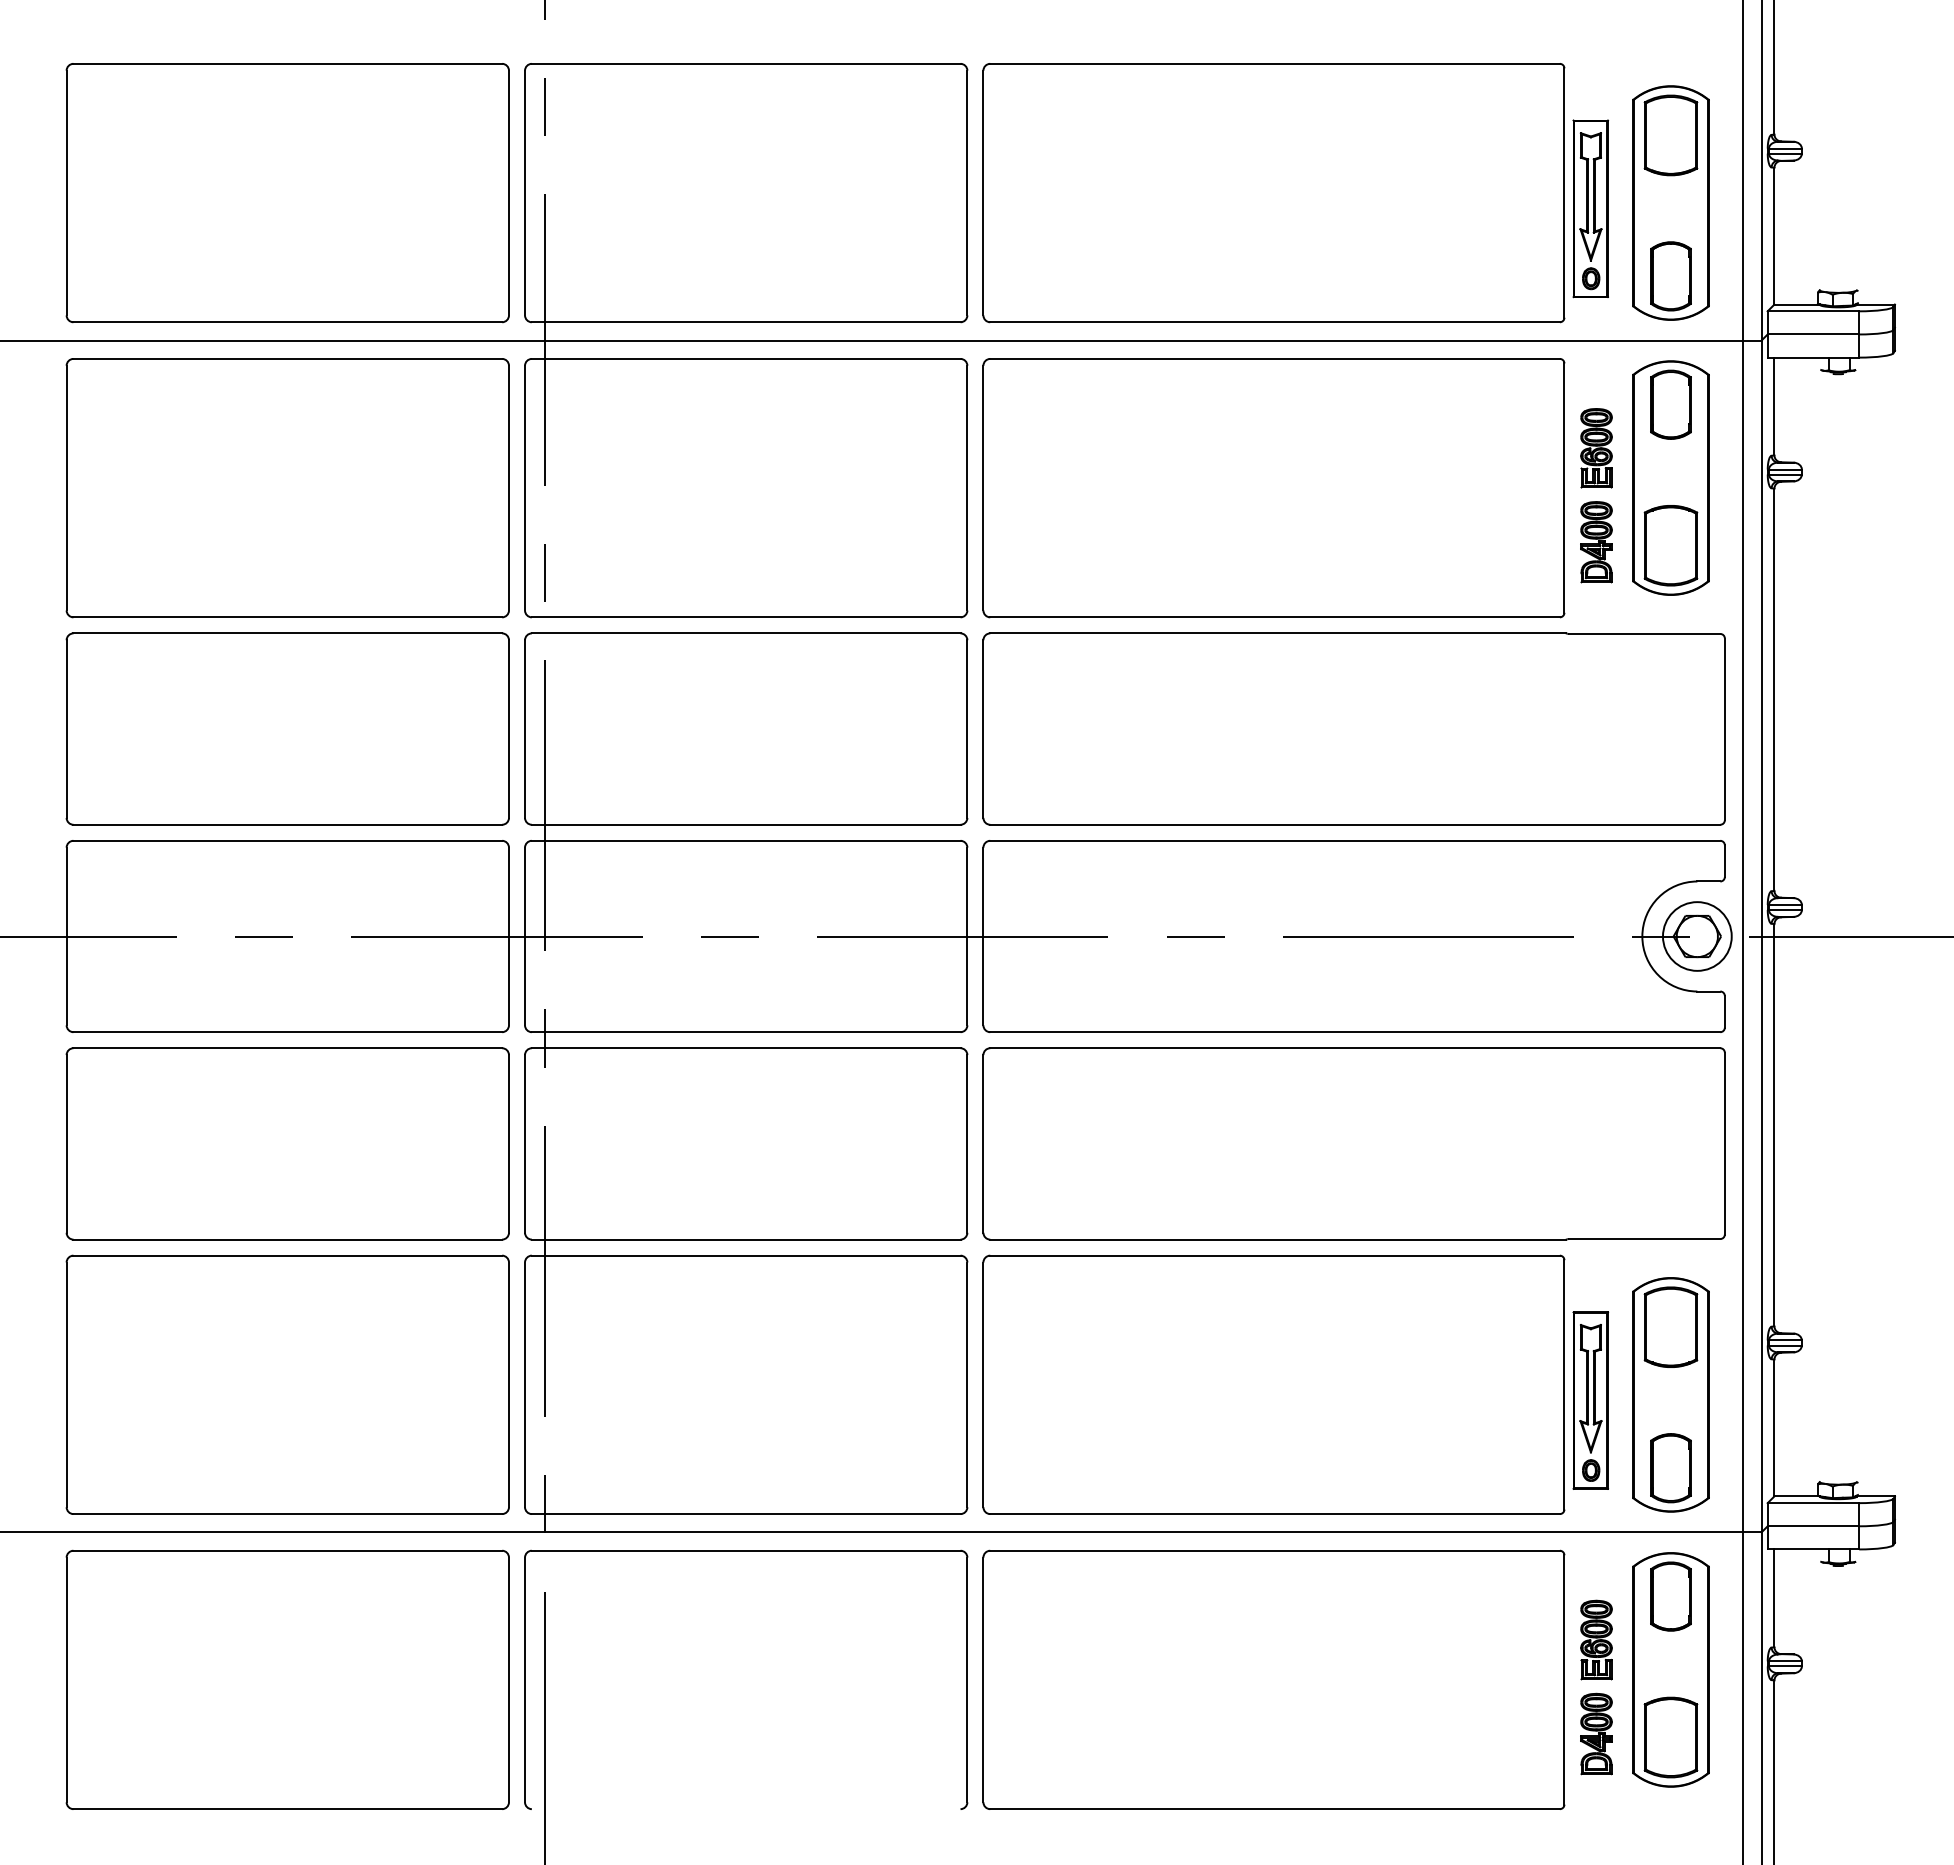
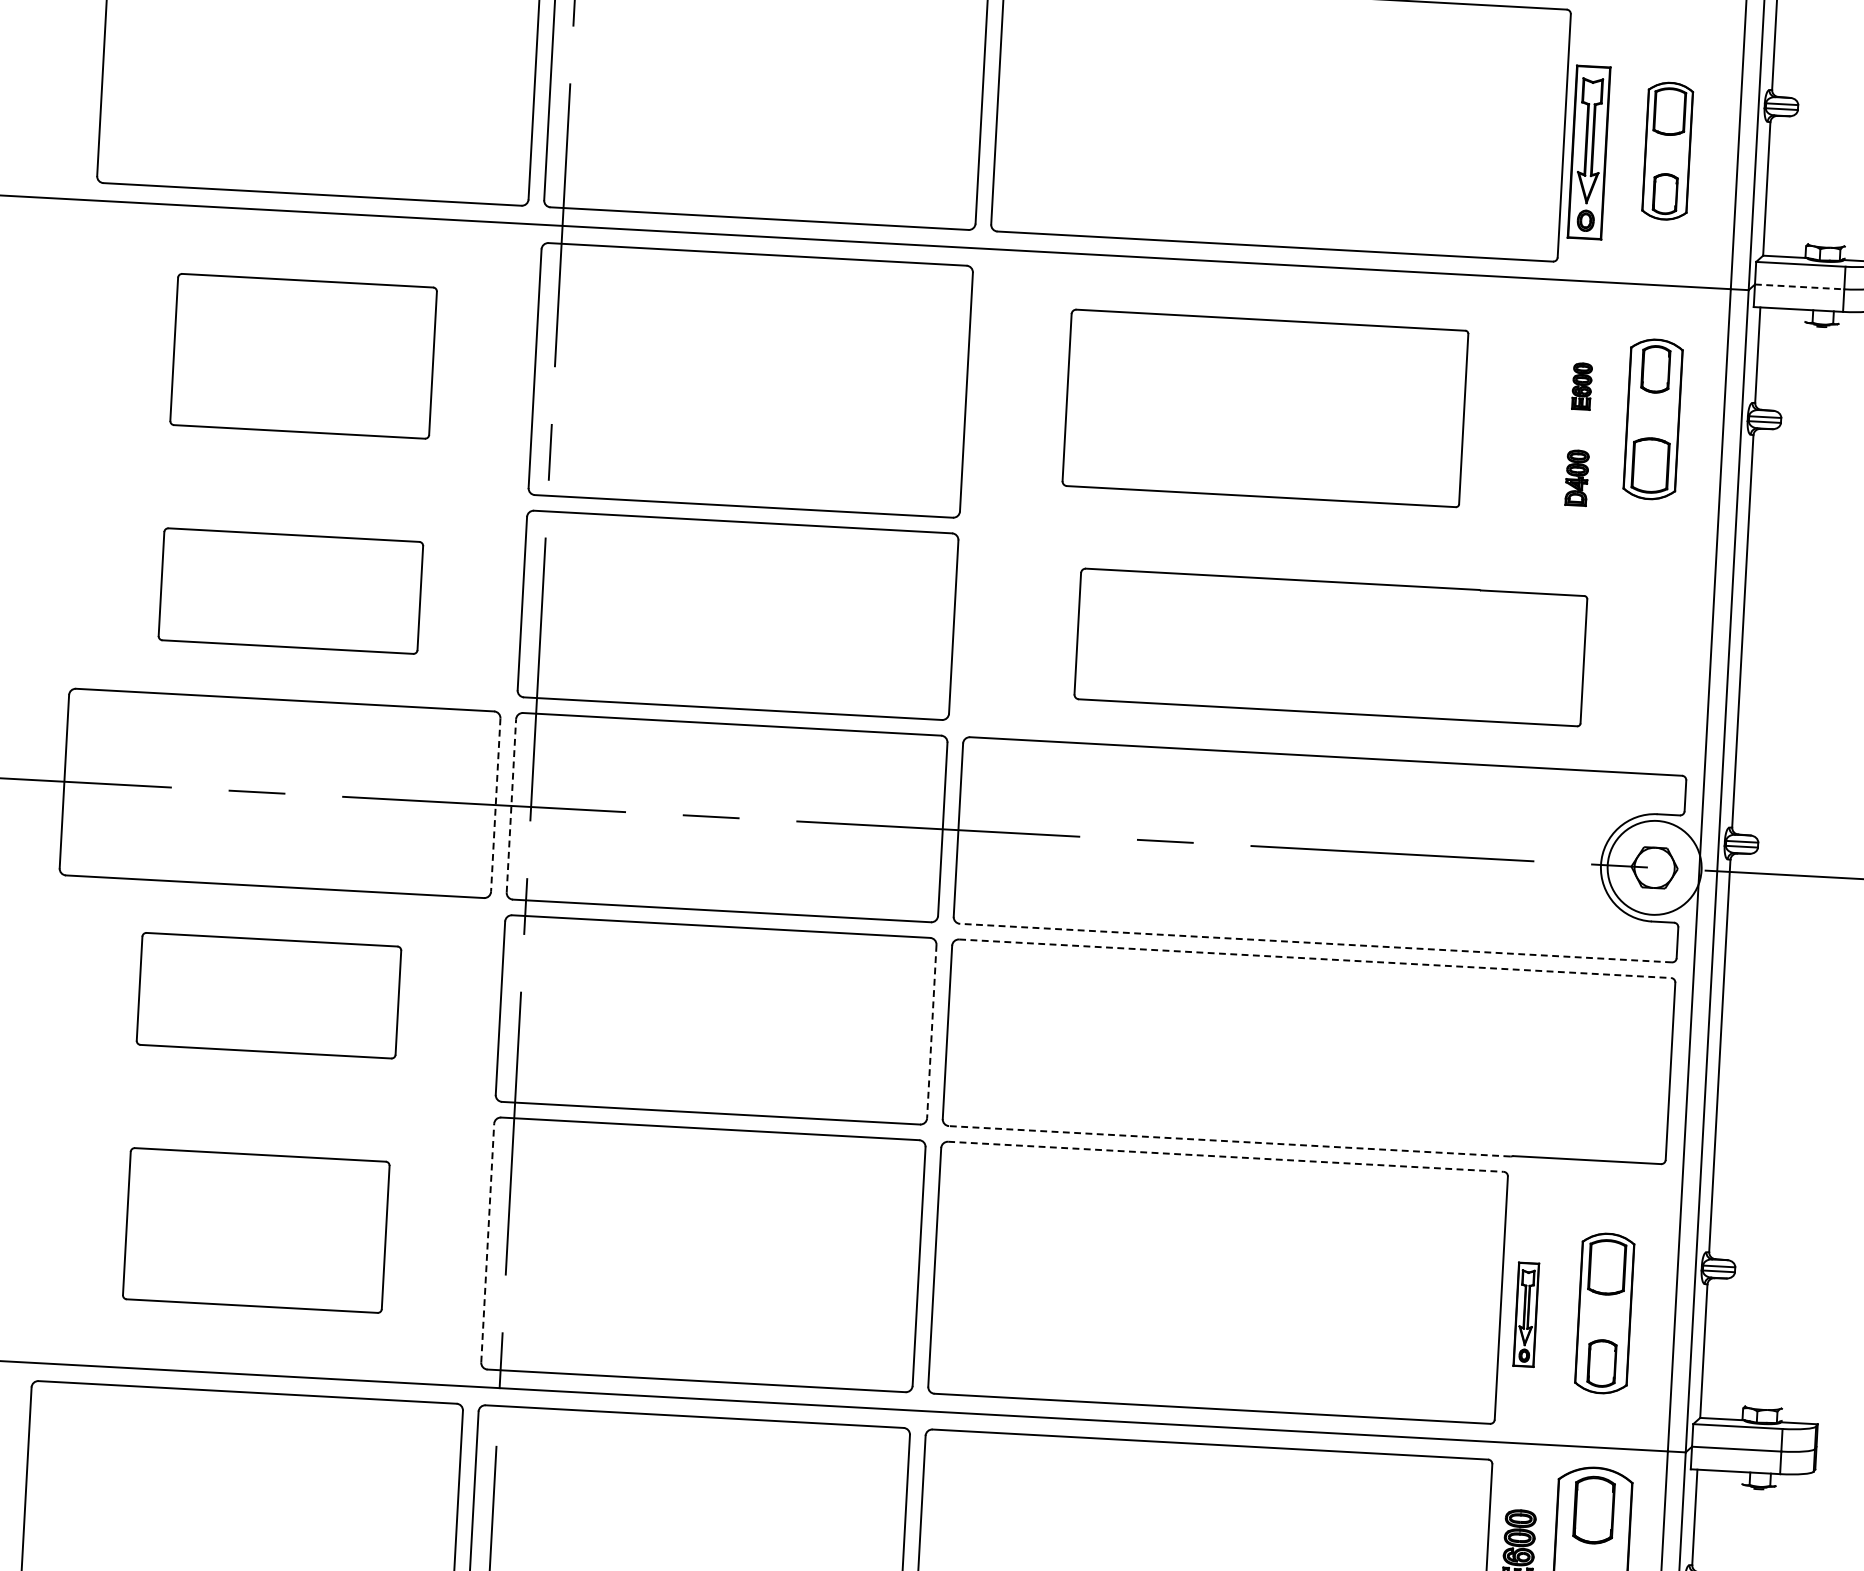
part: (1670, 202) -> (1667, 150), size x0.6
line: (1813, 334) -> (1799, 286), solid -> dashed
part: (1596, 448) -> (1582, 386), size x0.6
part: (1670, 477) -> (1652, 418), size x0.7
part: (287, 488) -> (303, 356), size x0.6
part: (1273, 488) -> (1264, 408), size x0.7
part: (1596, 542) -> (1577, 478), size x0.7
part: (287, 728) -> (290, 590), size x0.6
part: (1353, 728) -> (1330, 646), size x0.7
line: (508, 936) -> (495, 805), solid -> dashed
line: (525, 936) -> (511, 805), solid -> dashed
circle: (1696, 936) -> (1653, 867), size x1.4
line: (1354, 1032) -> (1315, 943), solid -> dashed
line: (1355, 1048) -> (1315, 959), solid -> dashed
part: (287, 1143) -> (268, 995), size x0.6
line: (967, 1143) -> (931, 1031), solid -> dashed
line: (1278, 1239) -> (1230, 1141), solid -> dashed
line: (1275, 1255) -> (1226, 1156), solid -> dashed
part: (287, 1384) -> (256, 1230), size x0.6
line: (525, 1384) -> (488, 1242), solid -> dashed
part: (1670, 1394) -> (1604, 1313), size x0.7
part: (1590, 1400) -> (1525, 1314), size x0.6

